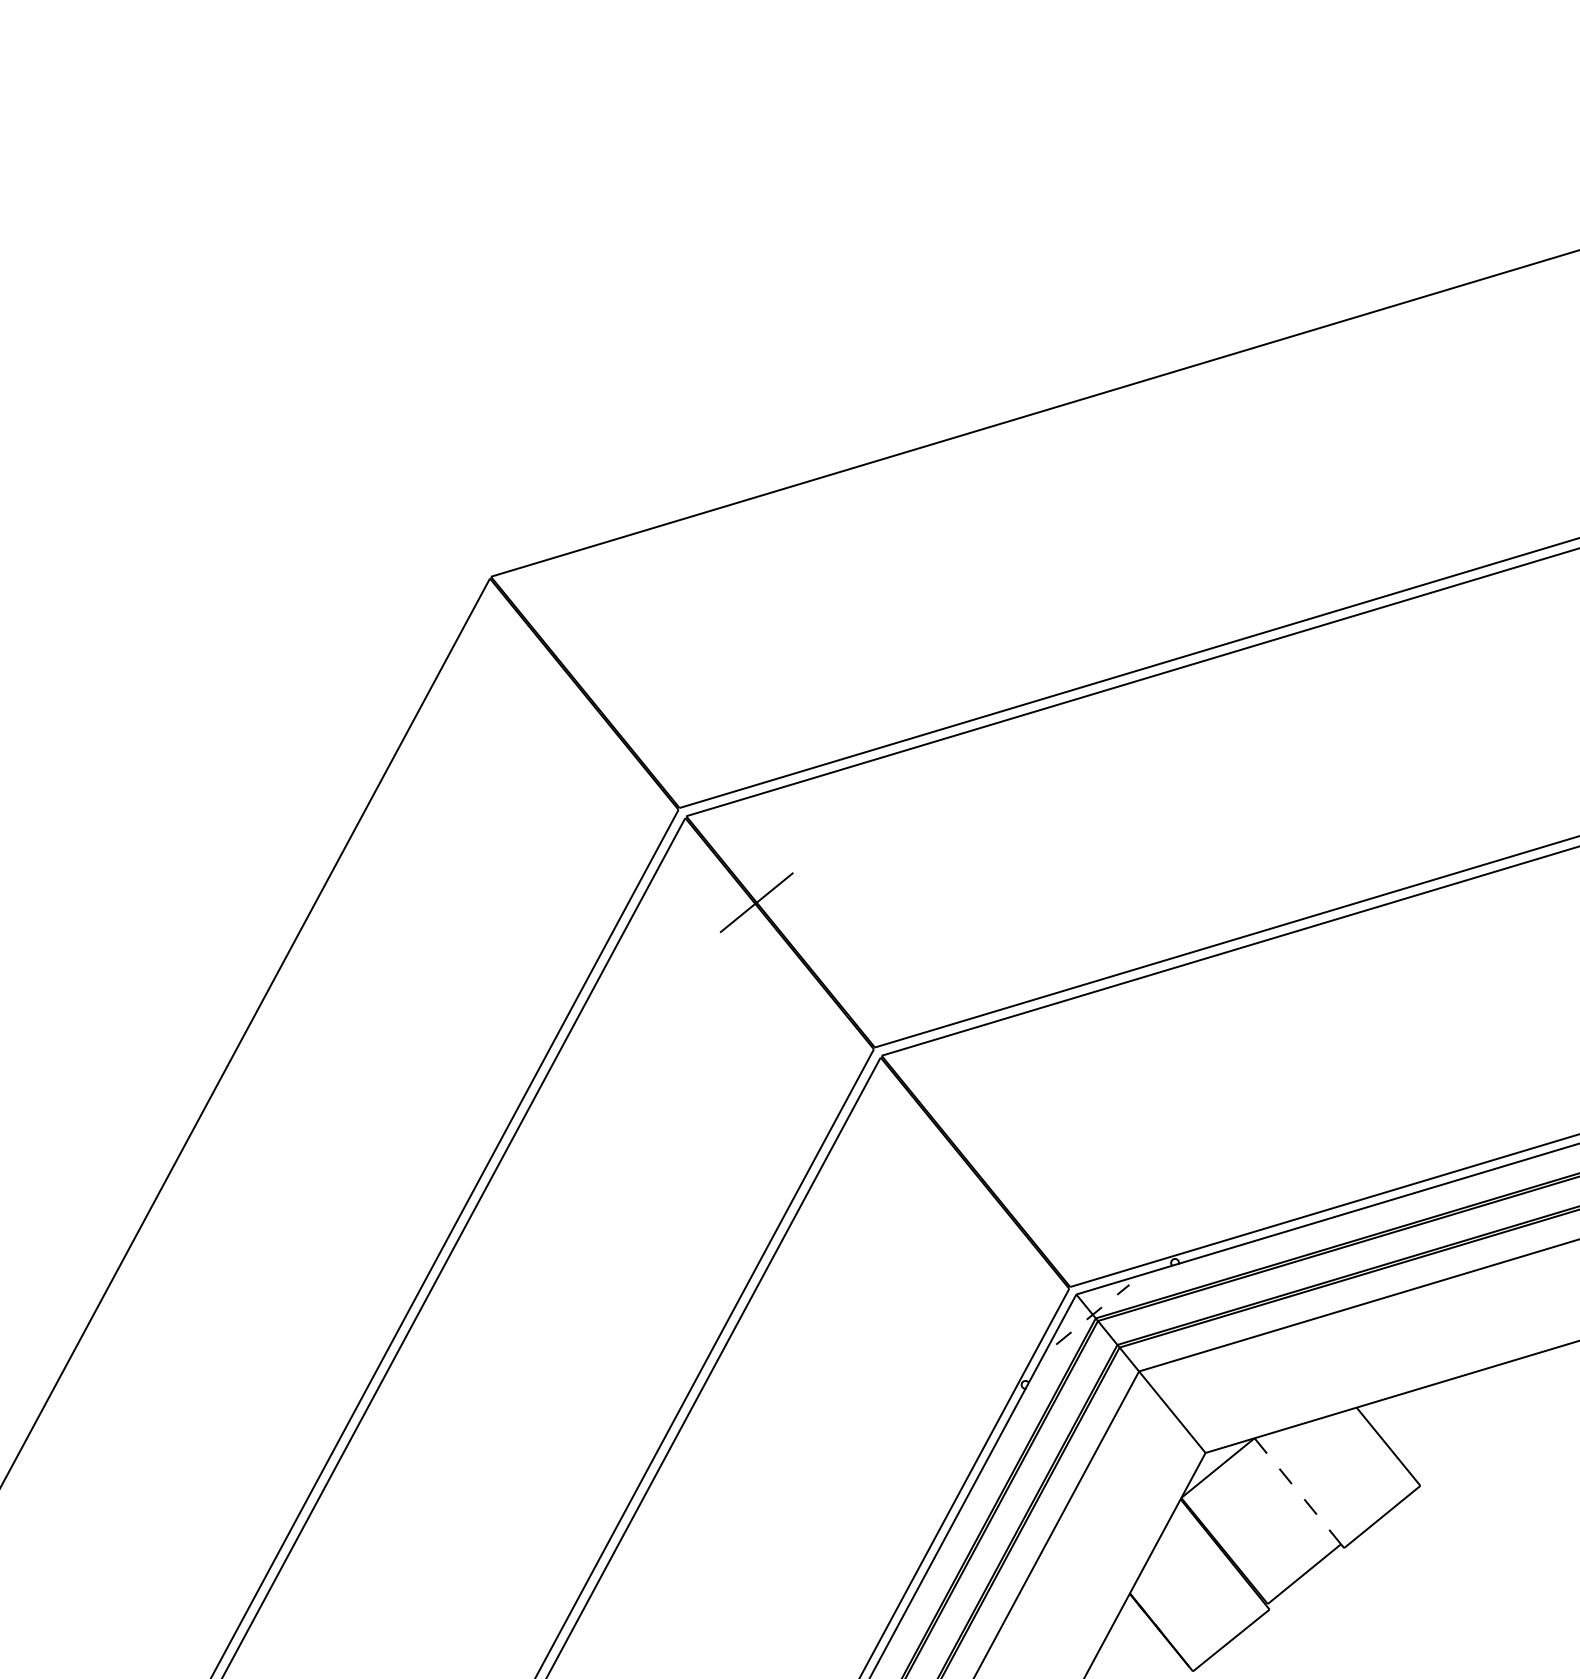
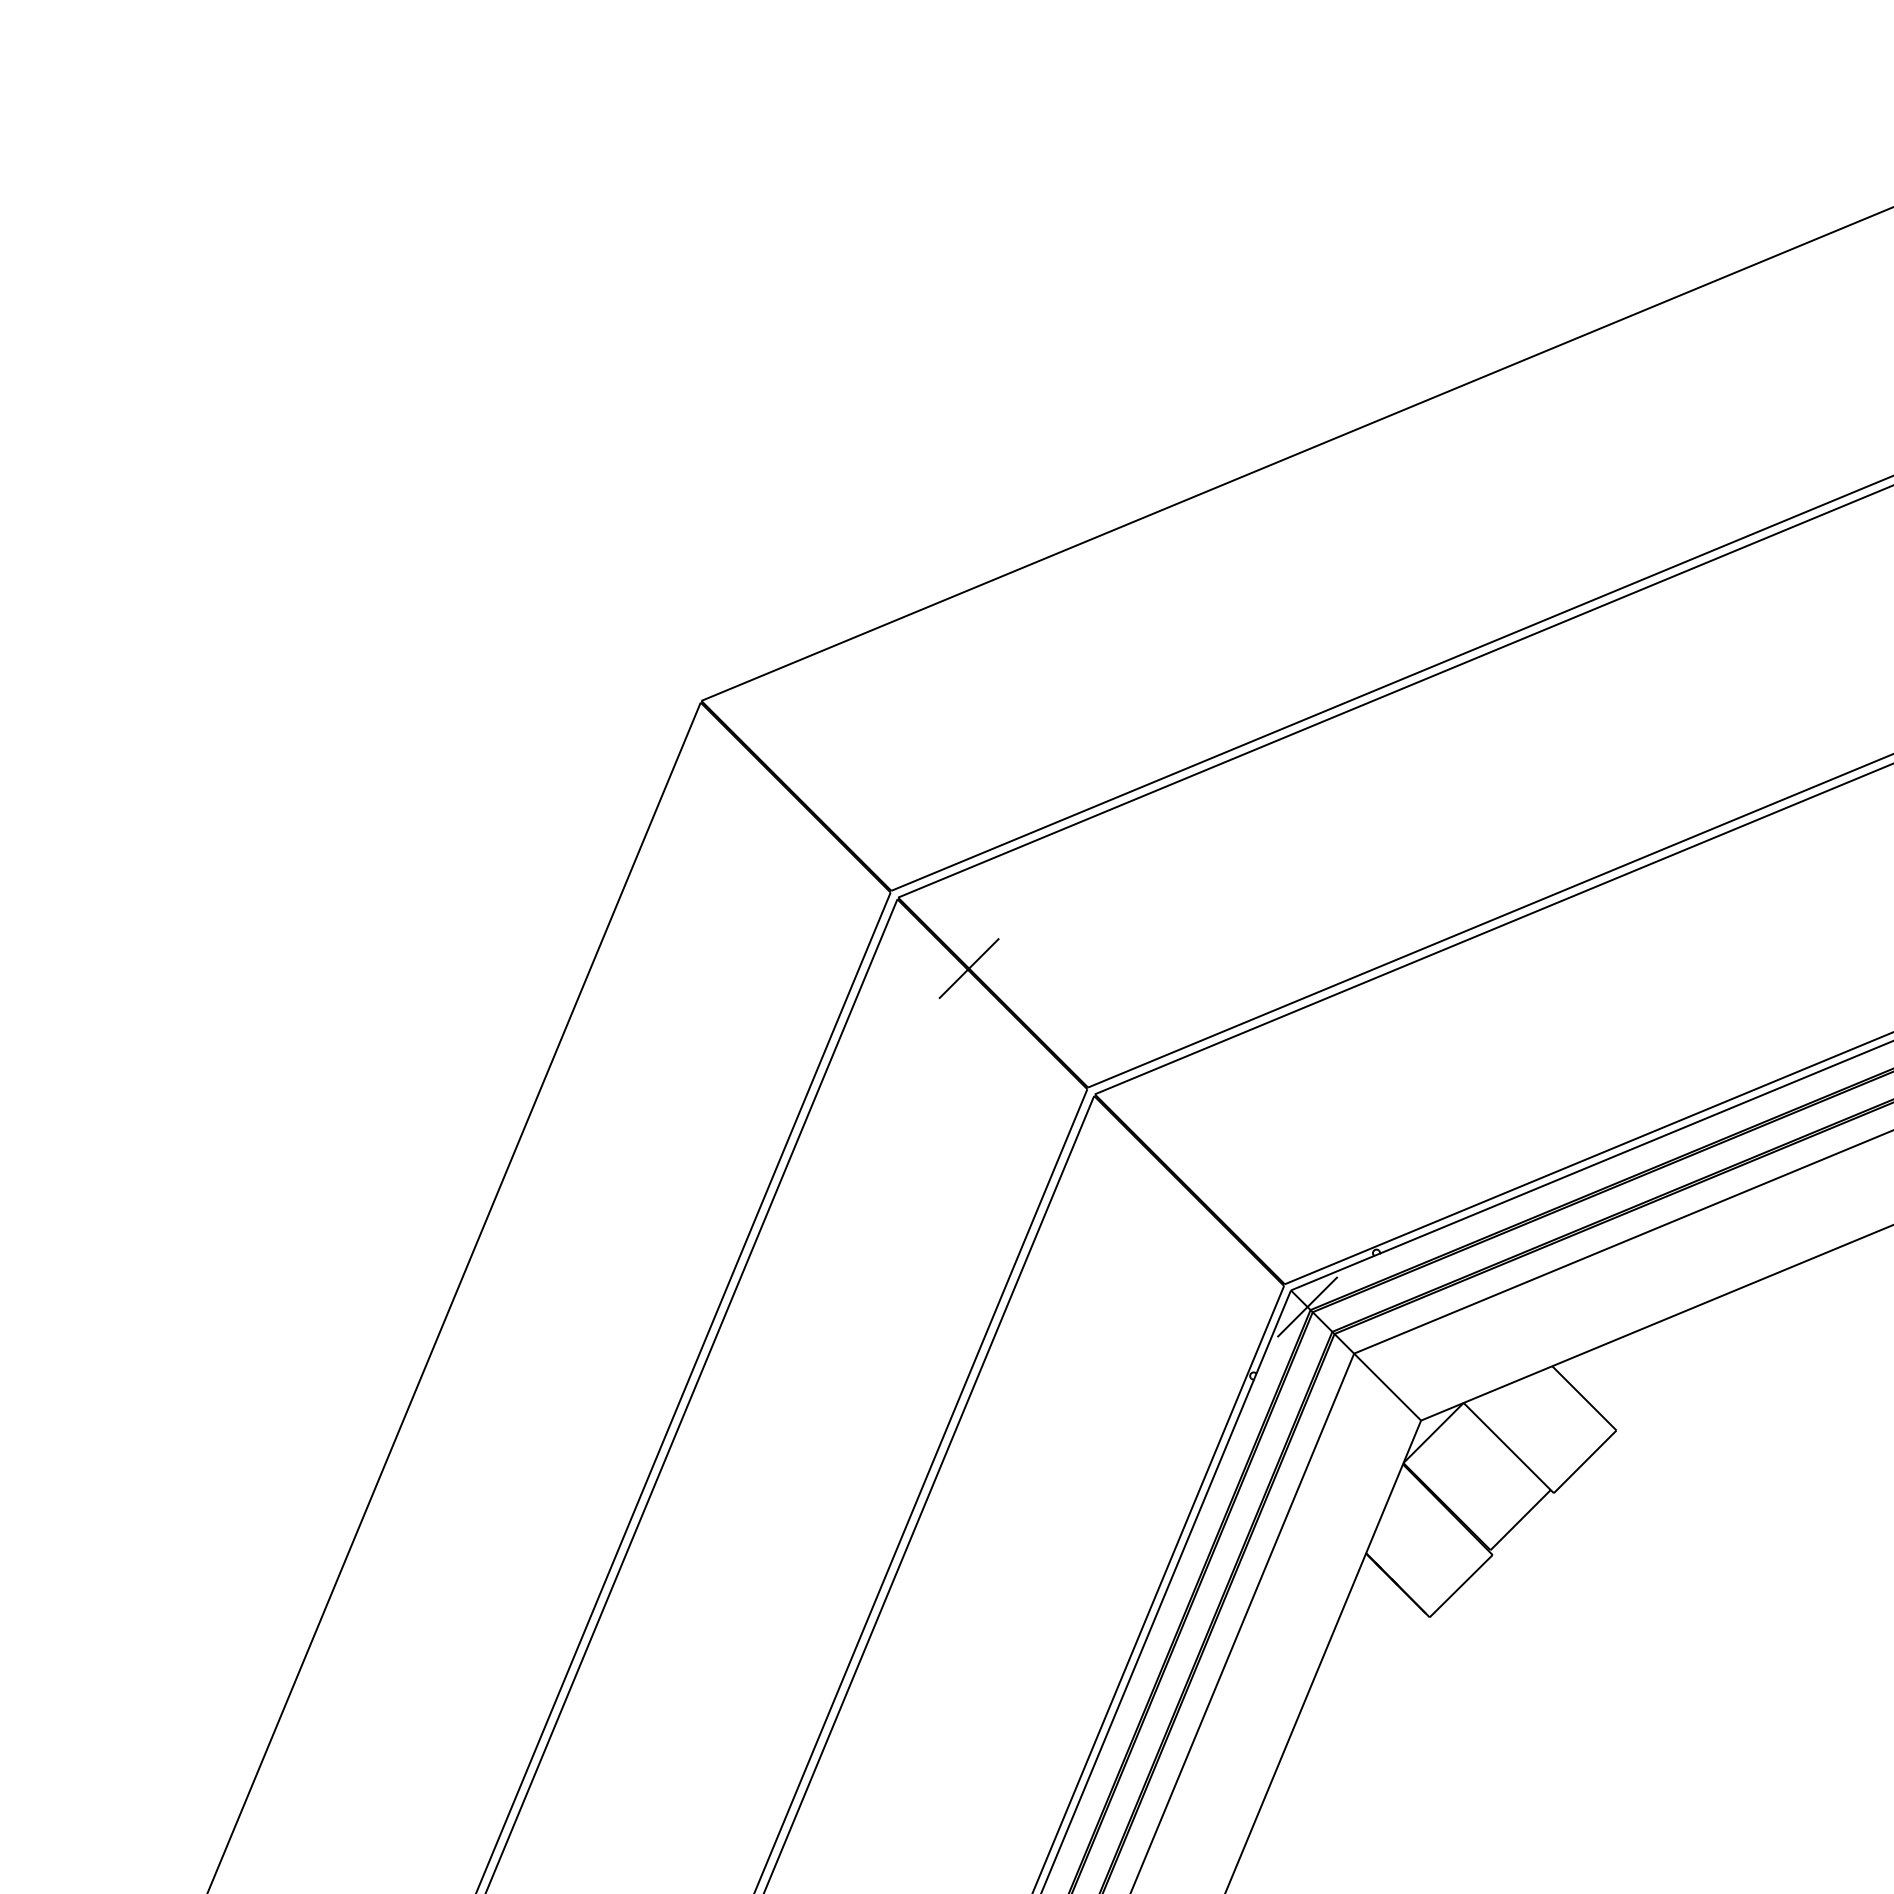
line: (1092, 1315) -> (1307, 1307), dashed -> solid
line: (1298, 1491) -> (1507, 1446), dashed -> solid

